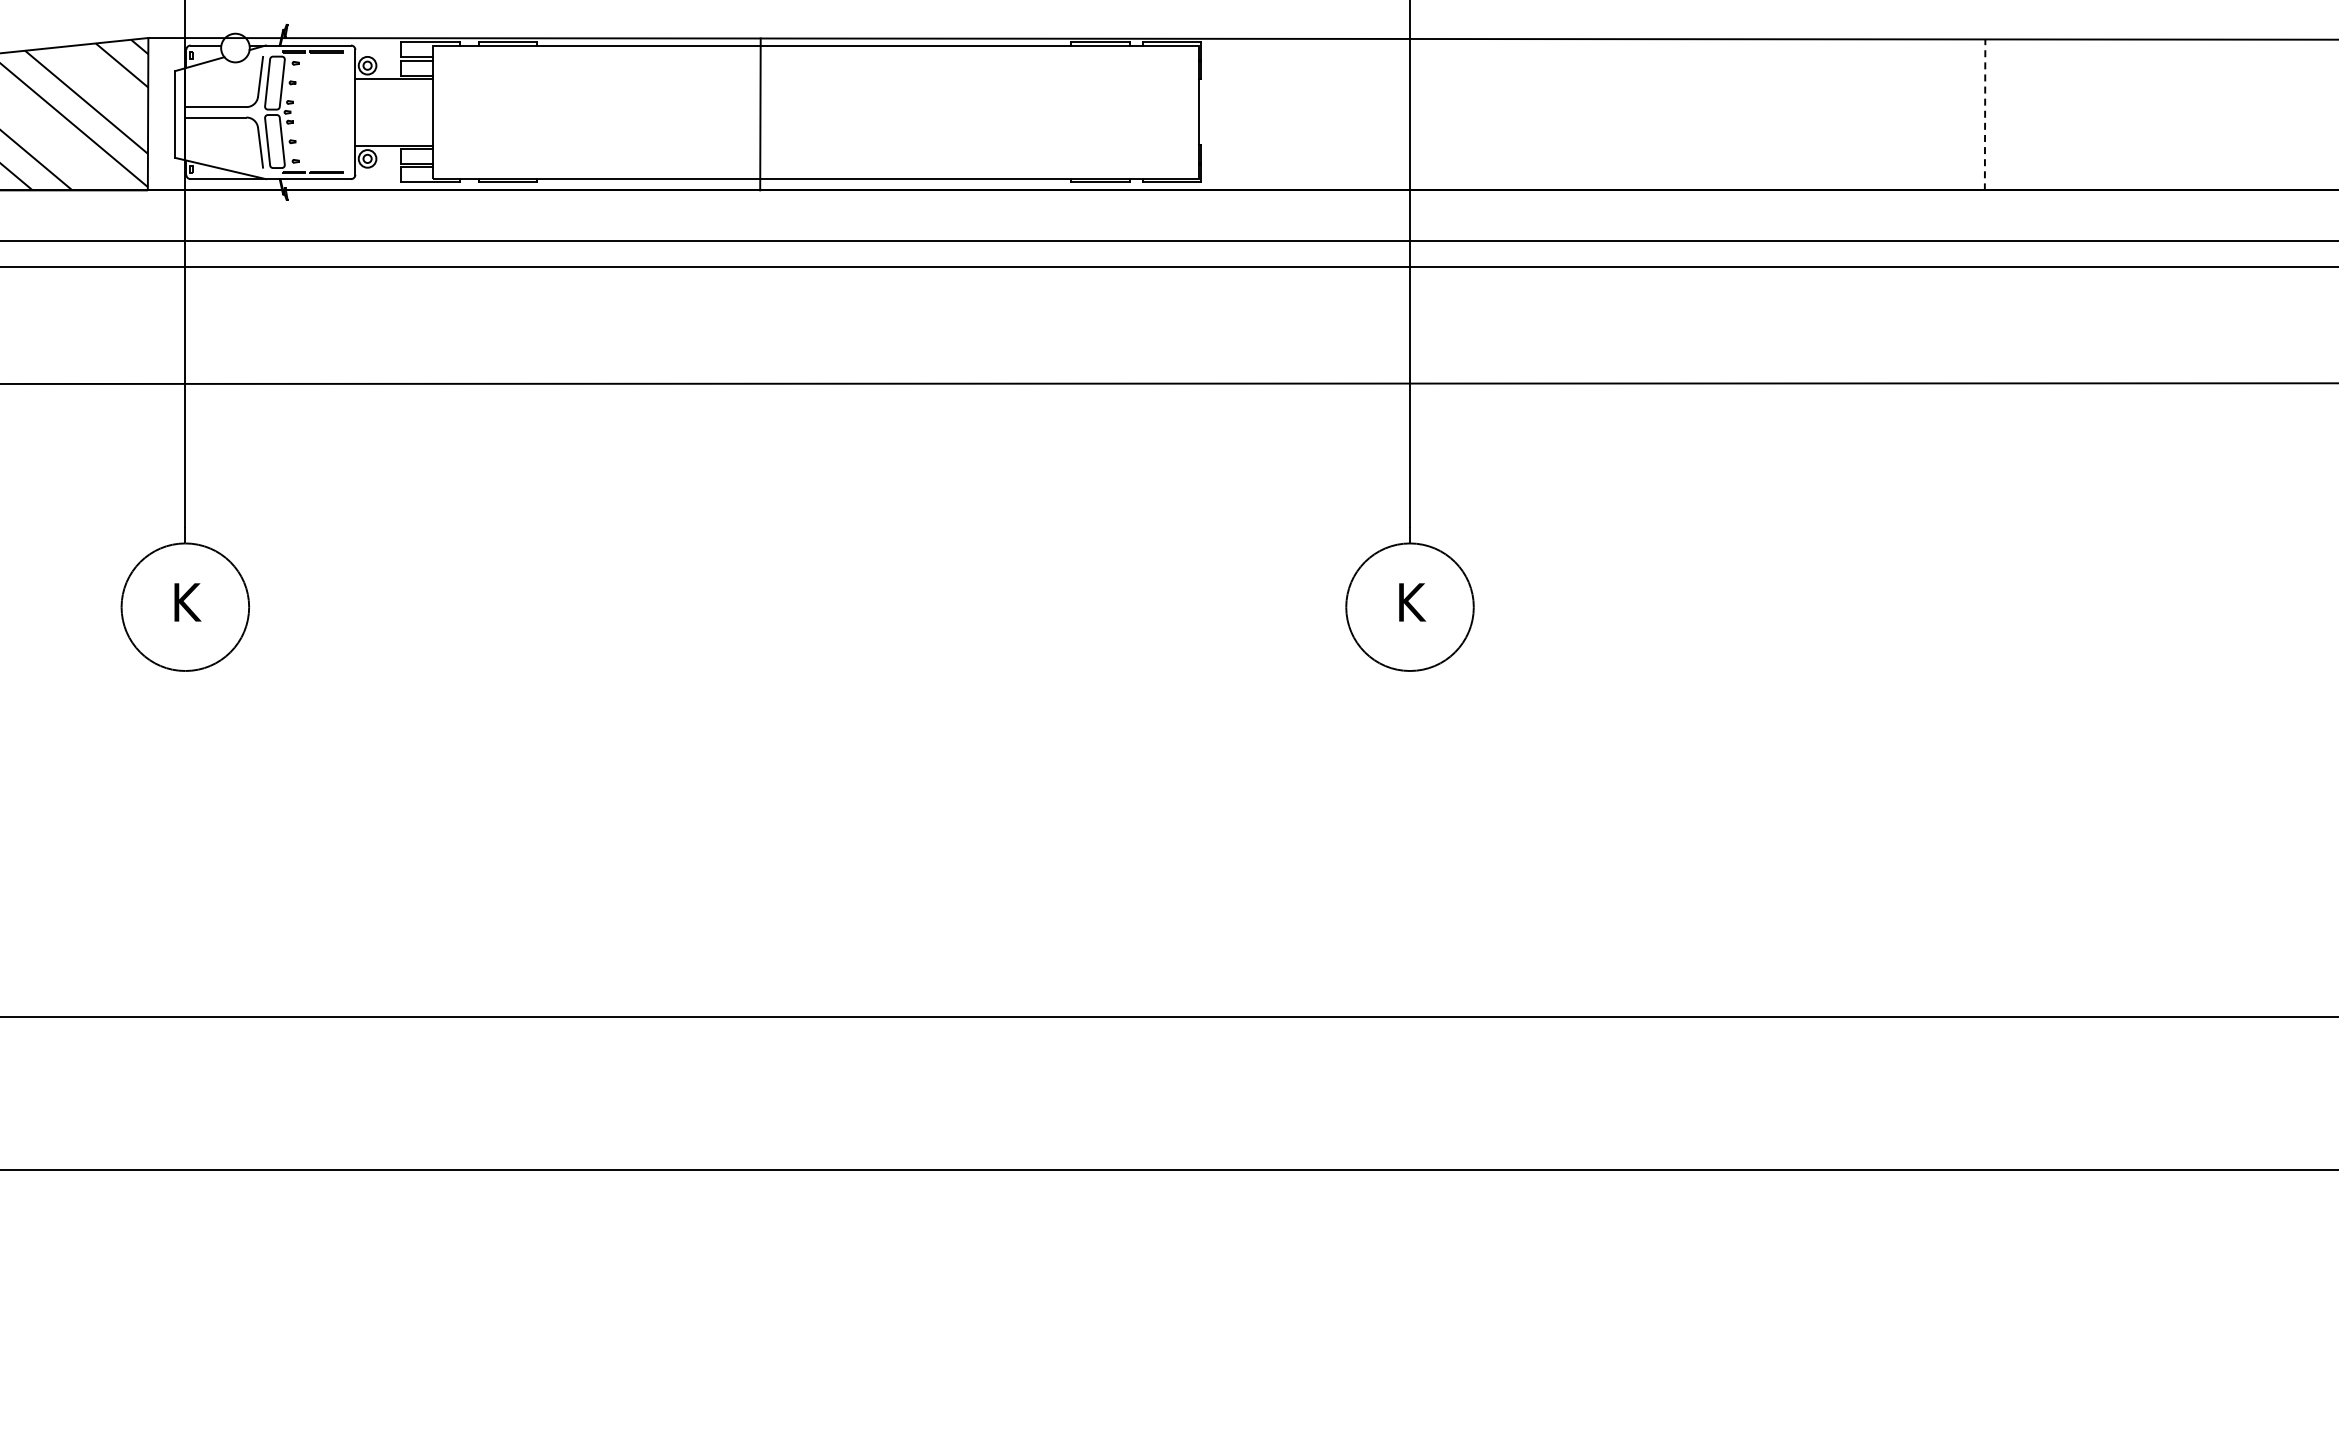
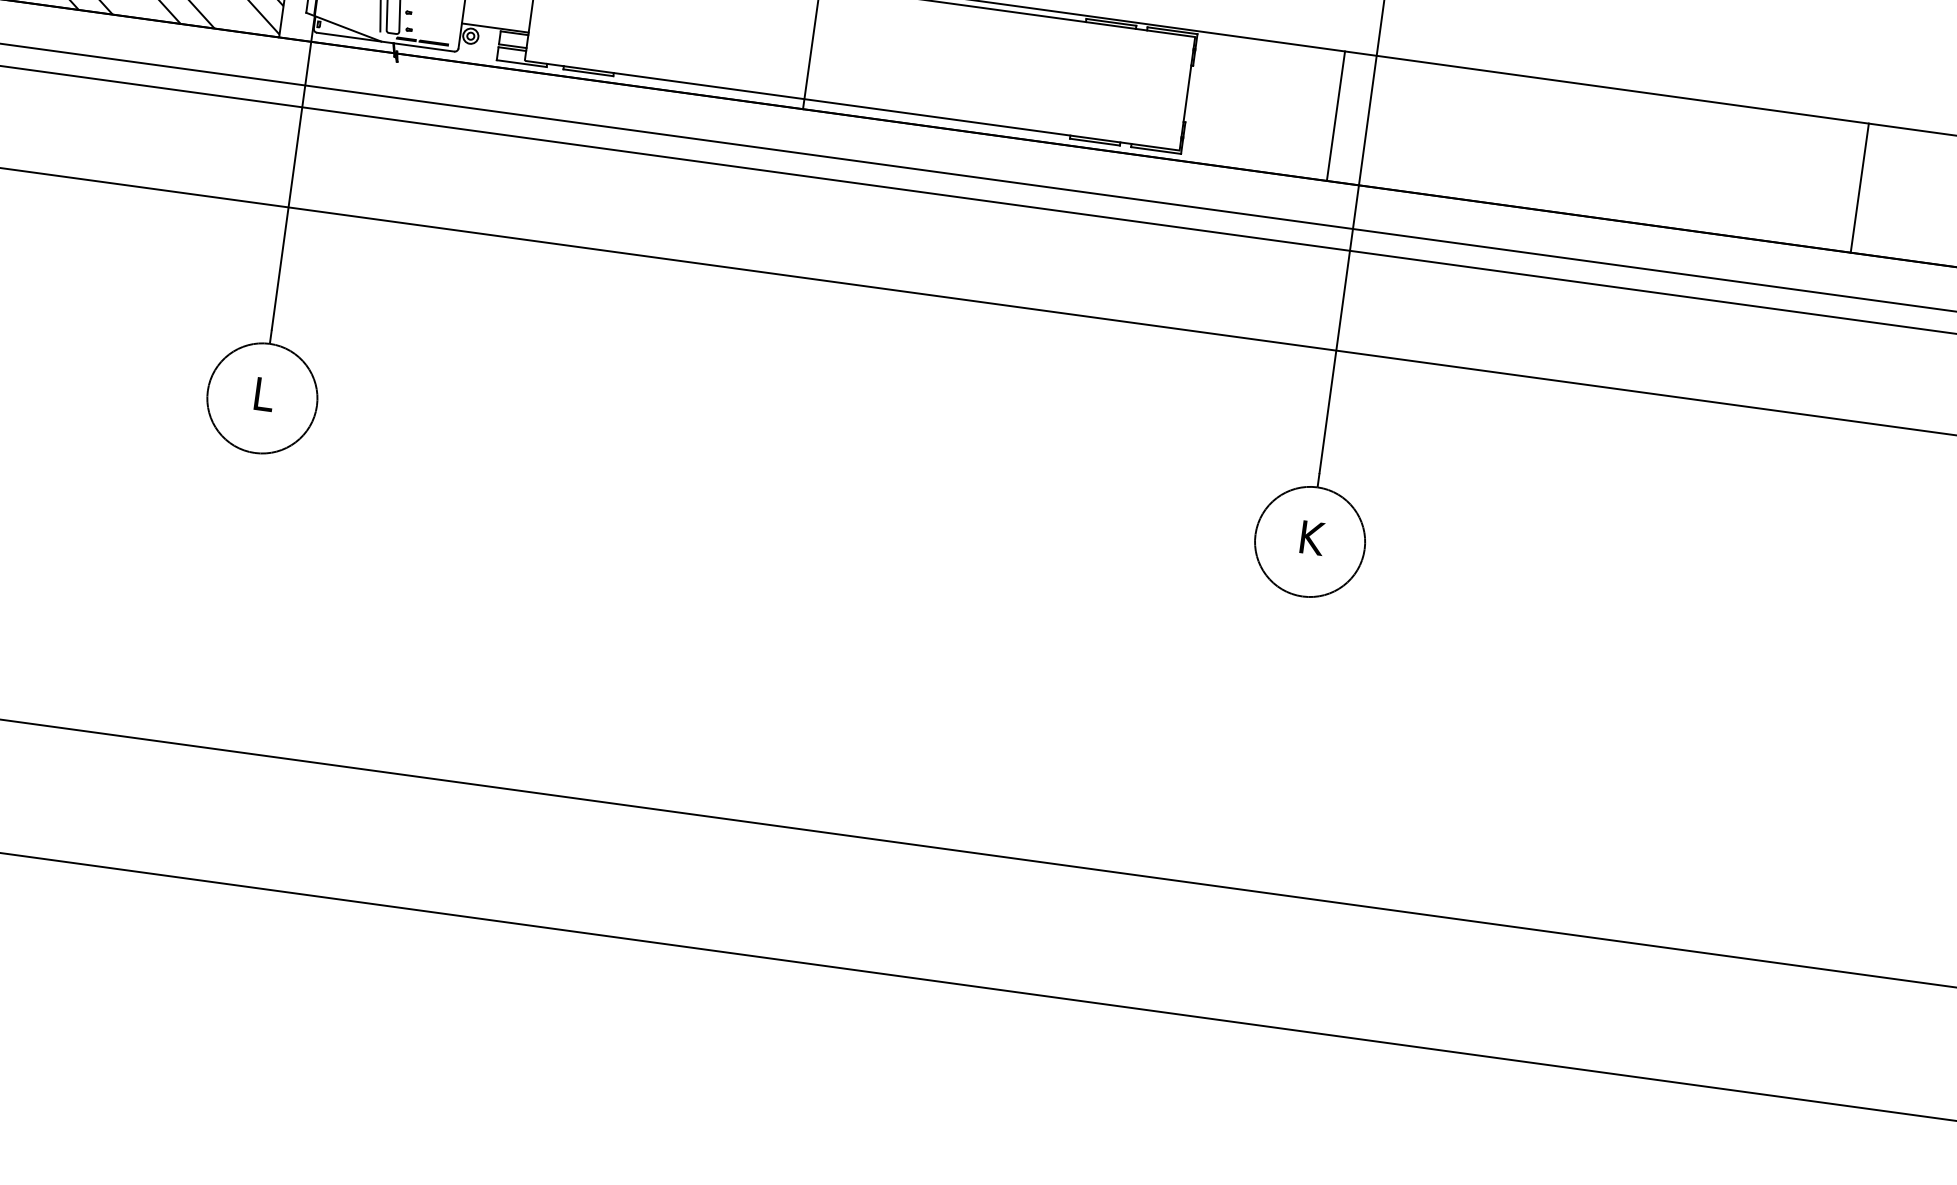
line: (1372, 114) -> (1335, 116), added
line: (1985, 114) -> (1860, 187), dashed -> solid
text: (187, 602) -> (264, 394), K -> L

